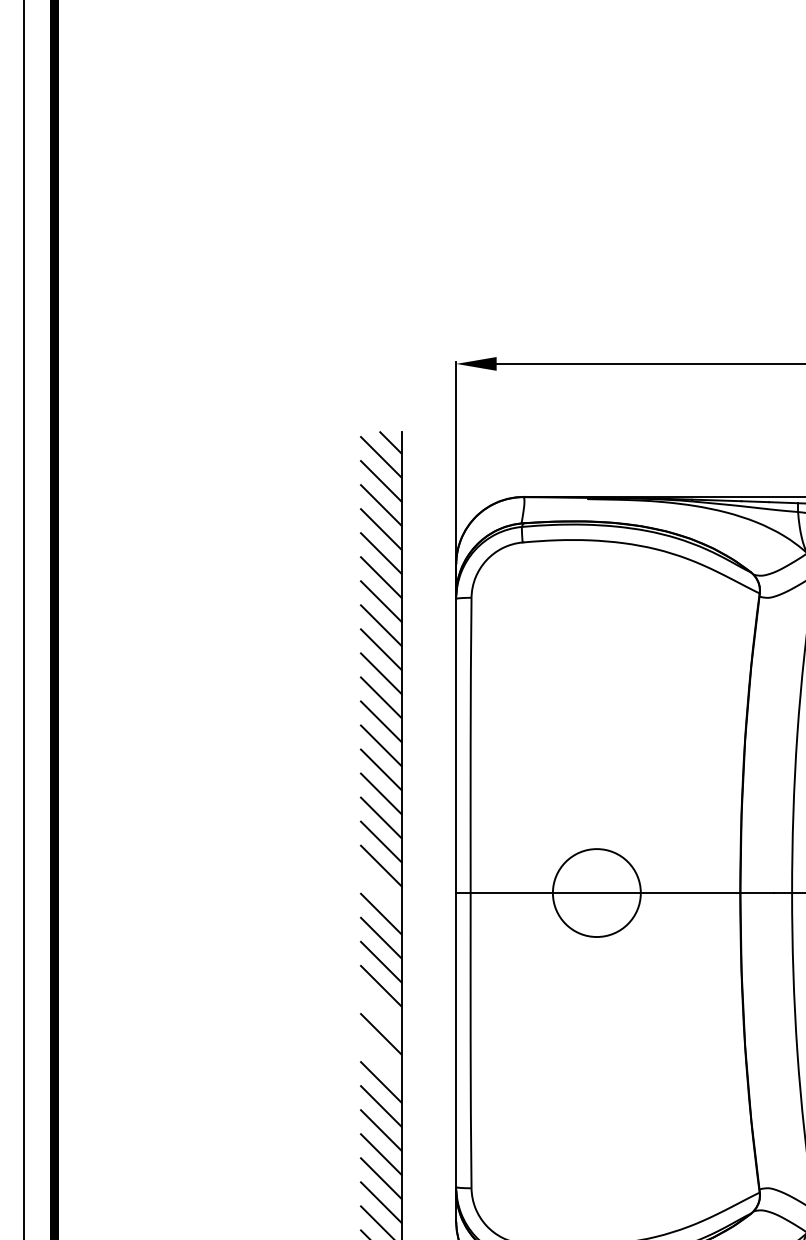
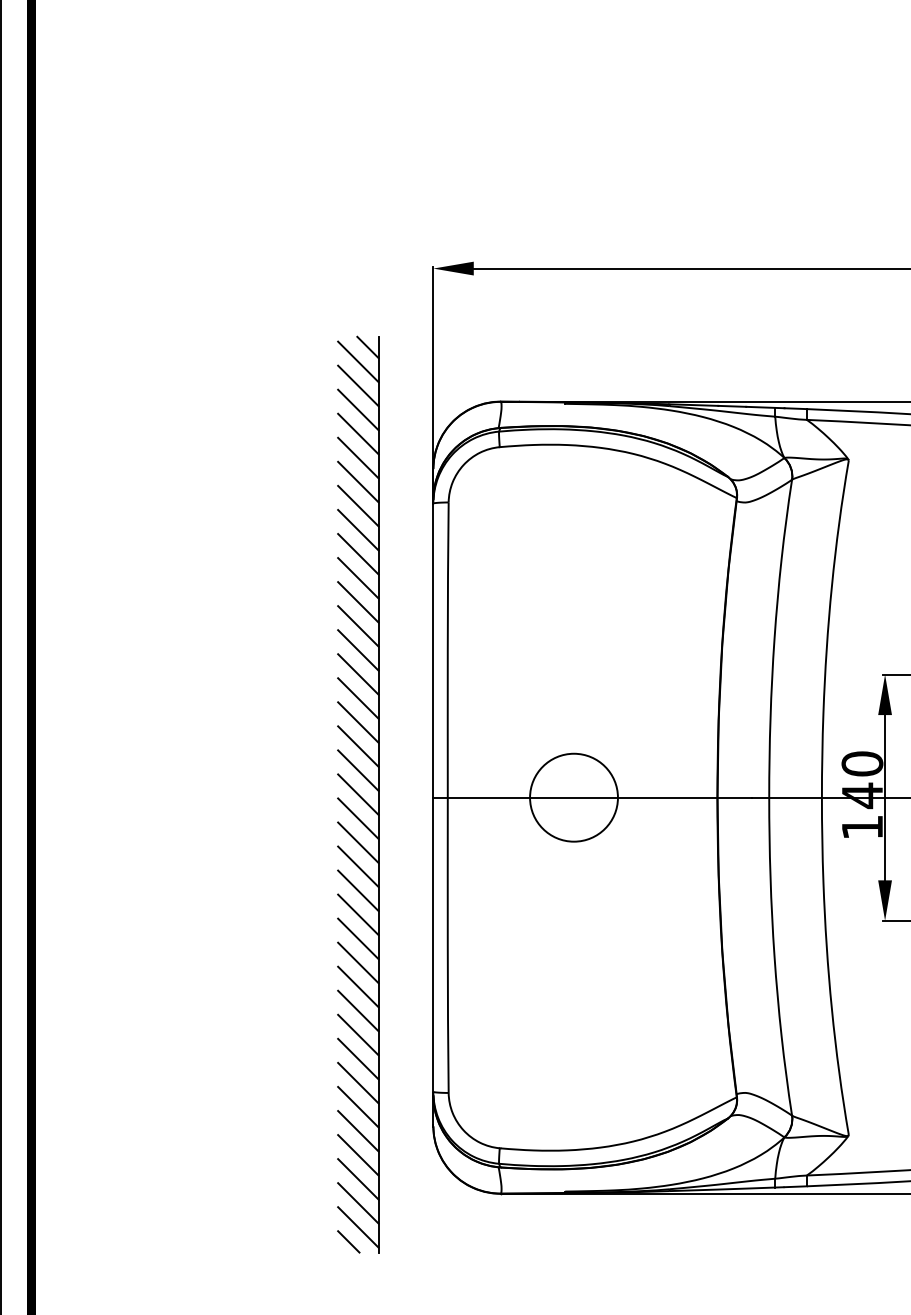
line: (381, 889) -> (358, 794), added
line: (381, 1009) -> (358, 914), added
line: (381, 1057) -> (358, 962), added

